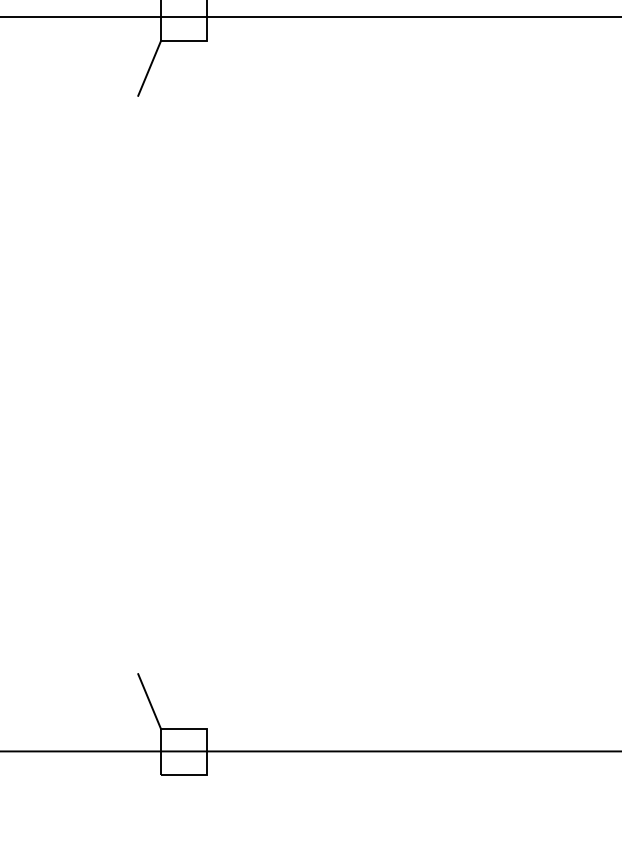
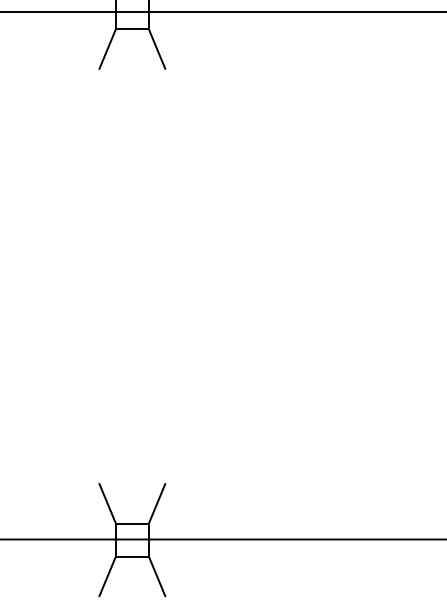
line: (218, 67) -> (157, 48), added
line: (218, 701) -> (157, 503), added
line: (149, 802) -> (107, 576), added
line: (218, 802) -> (157, 576), added

